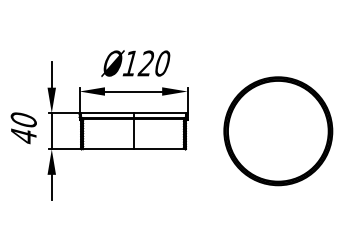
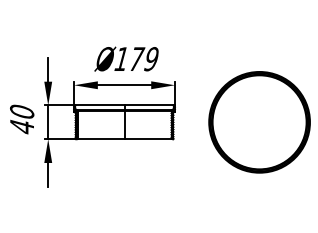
text: (153, 63) -> (143, 59), Ø120 -> Ø179

